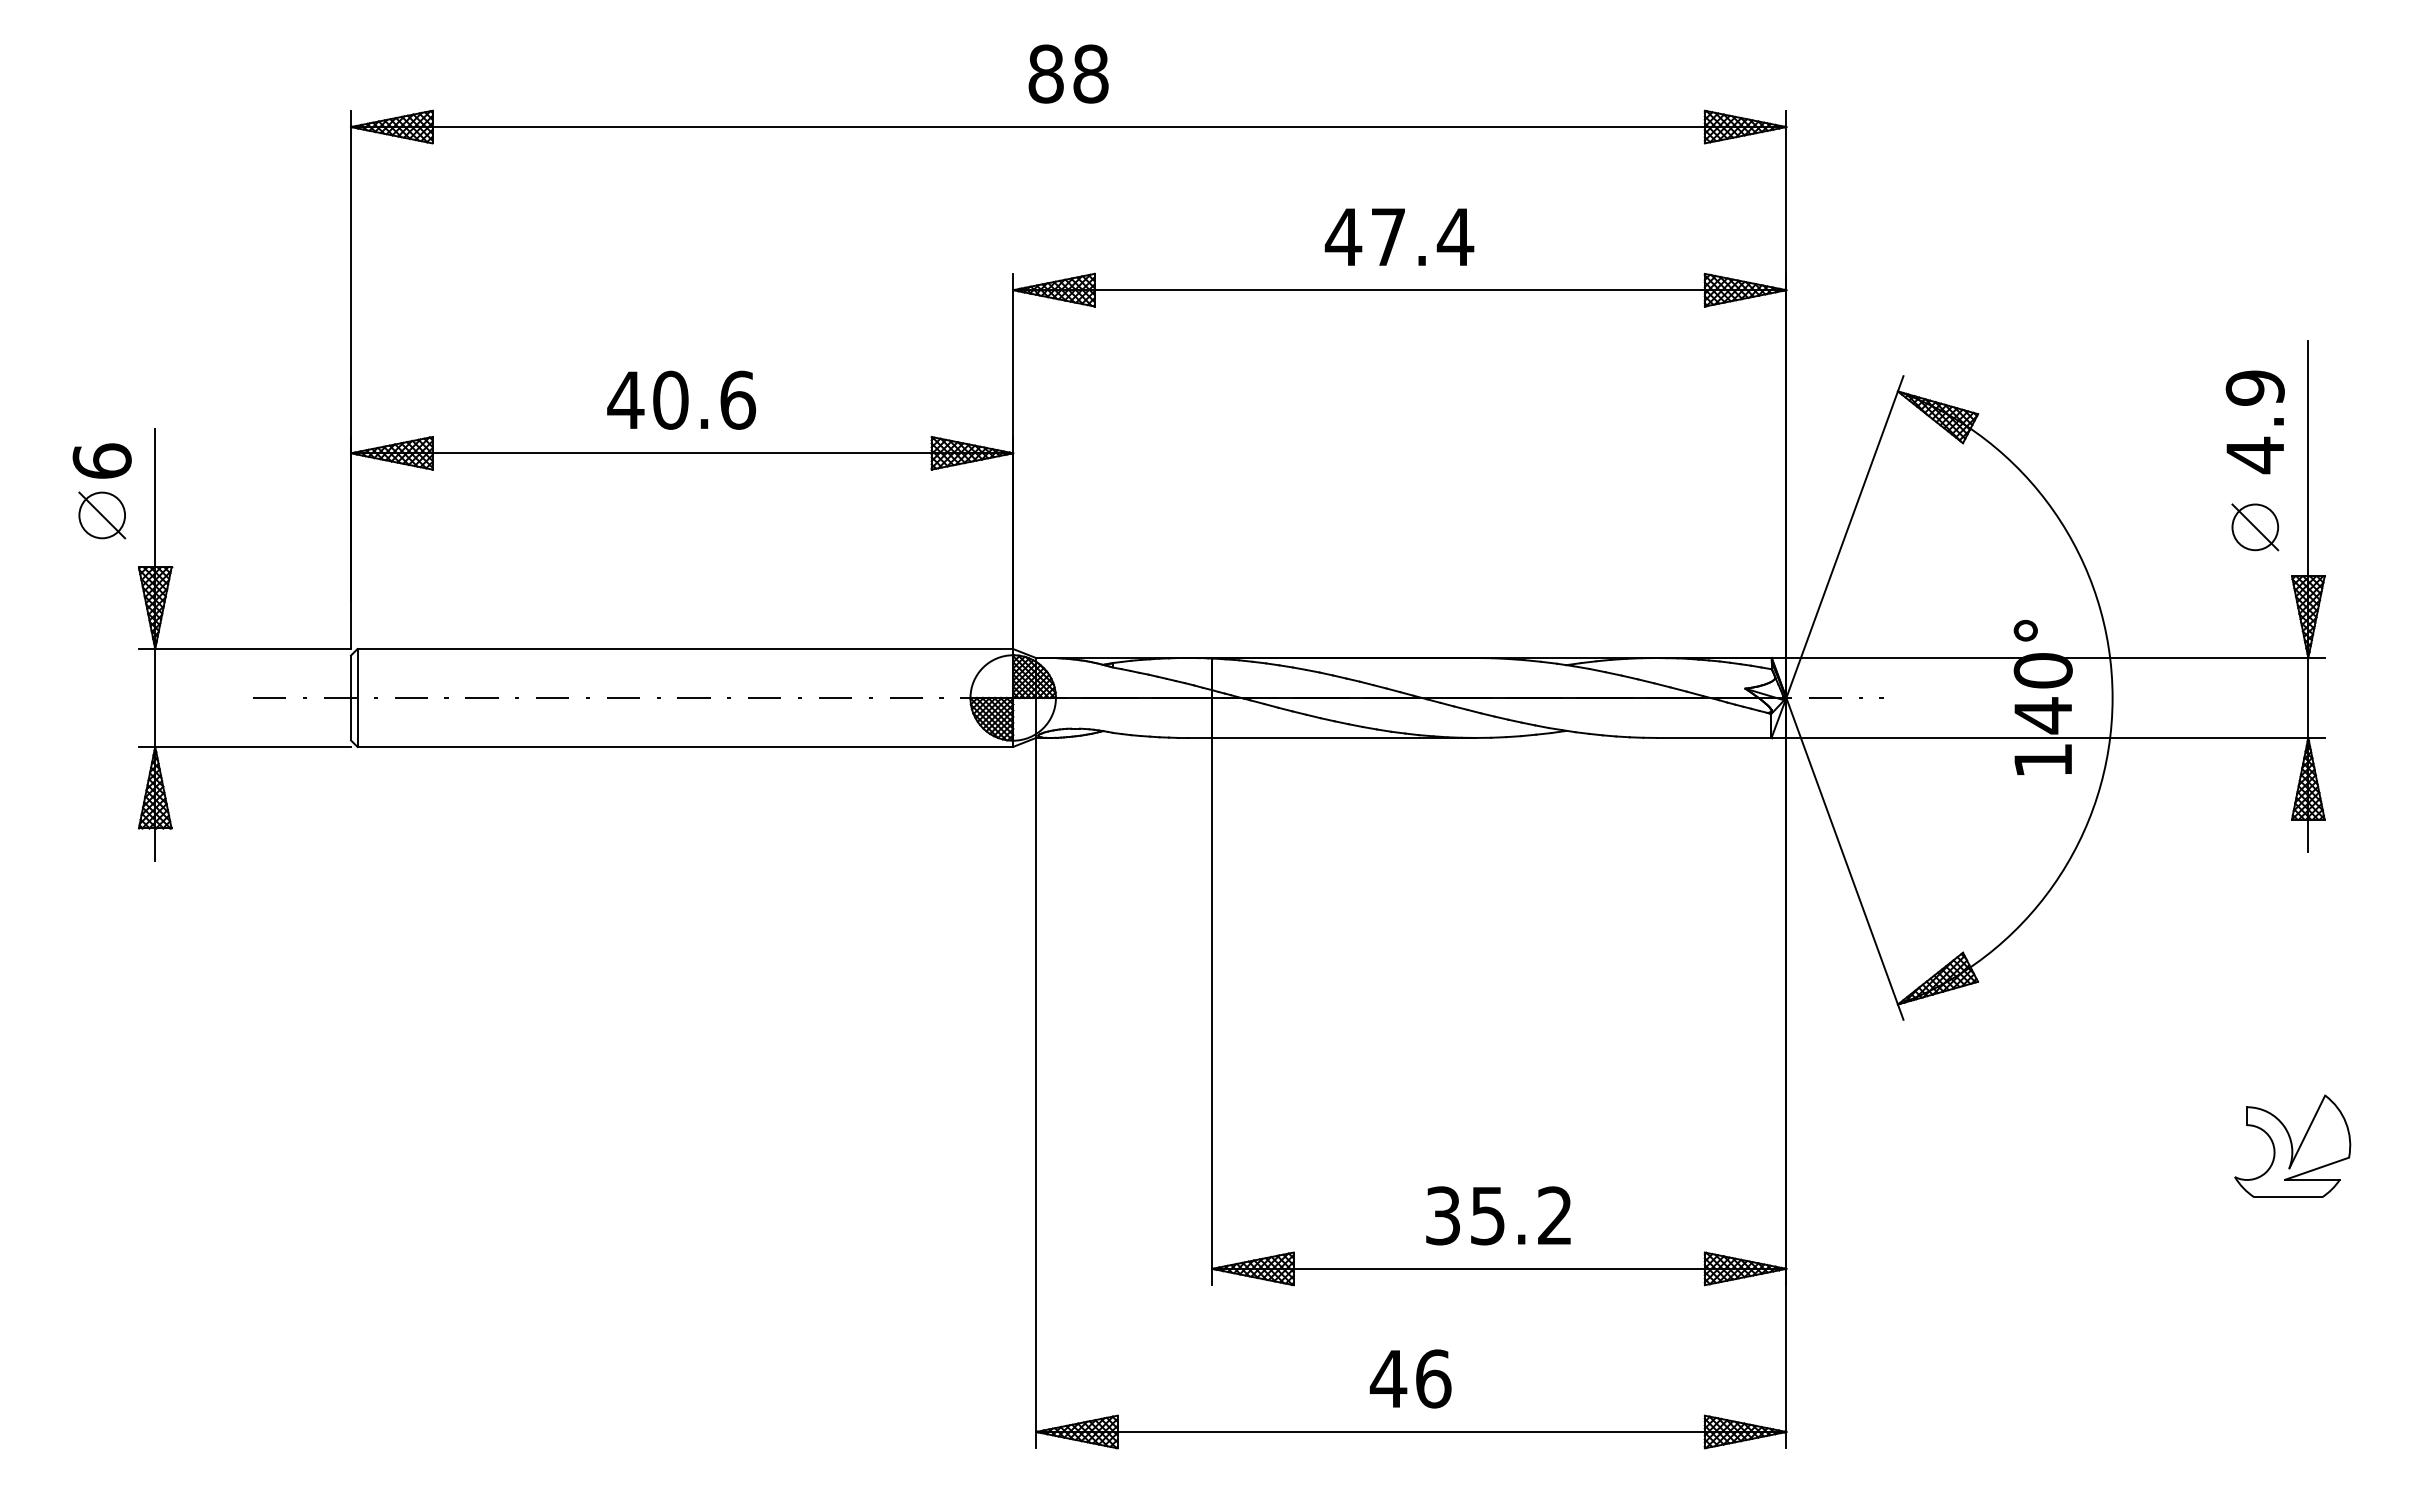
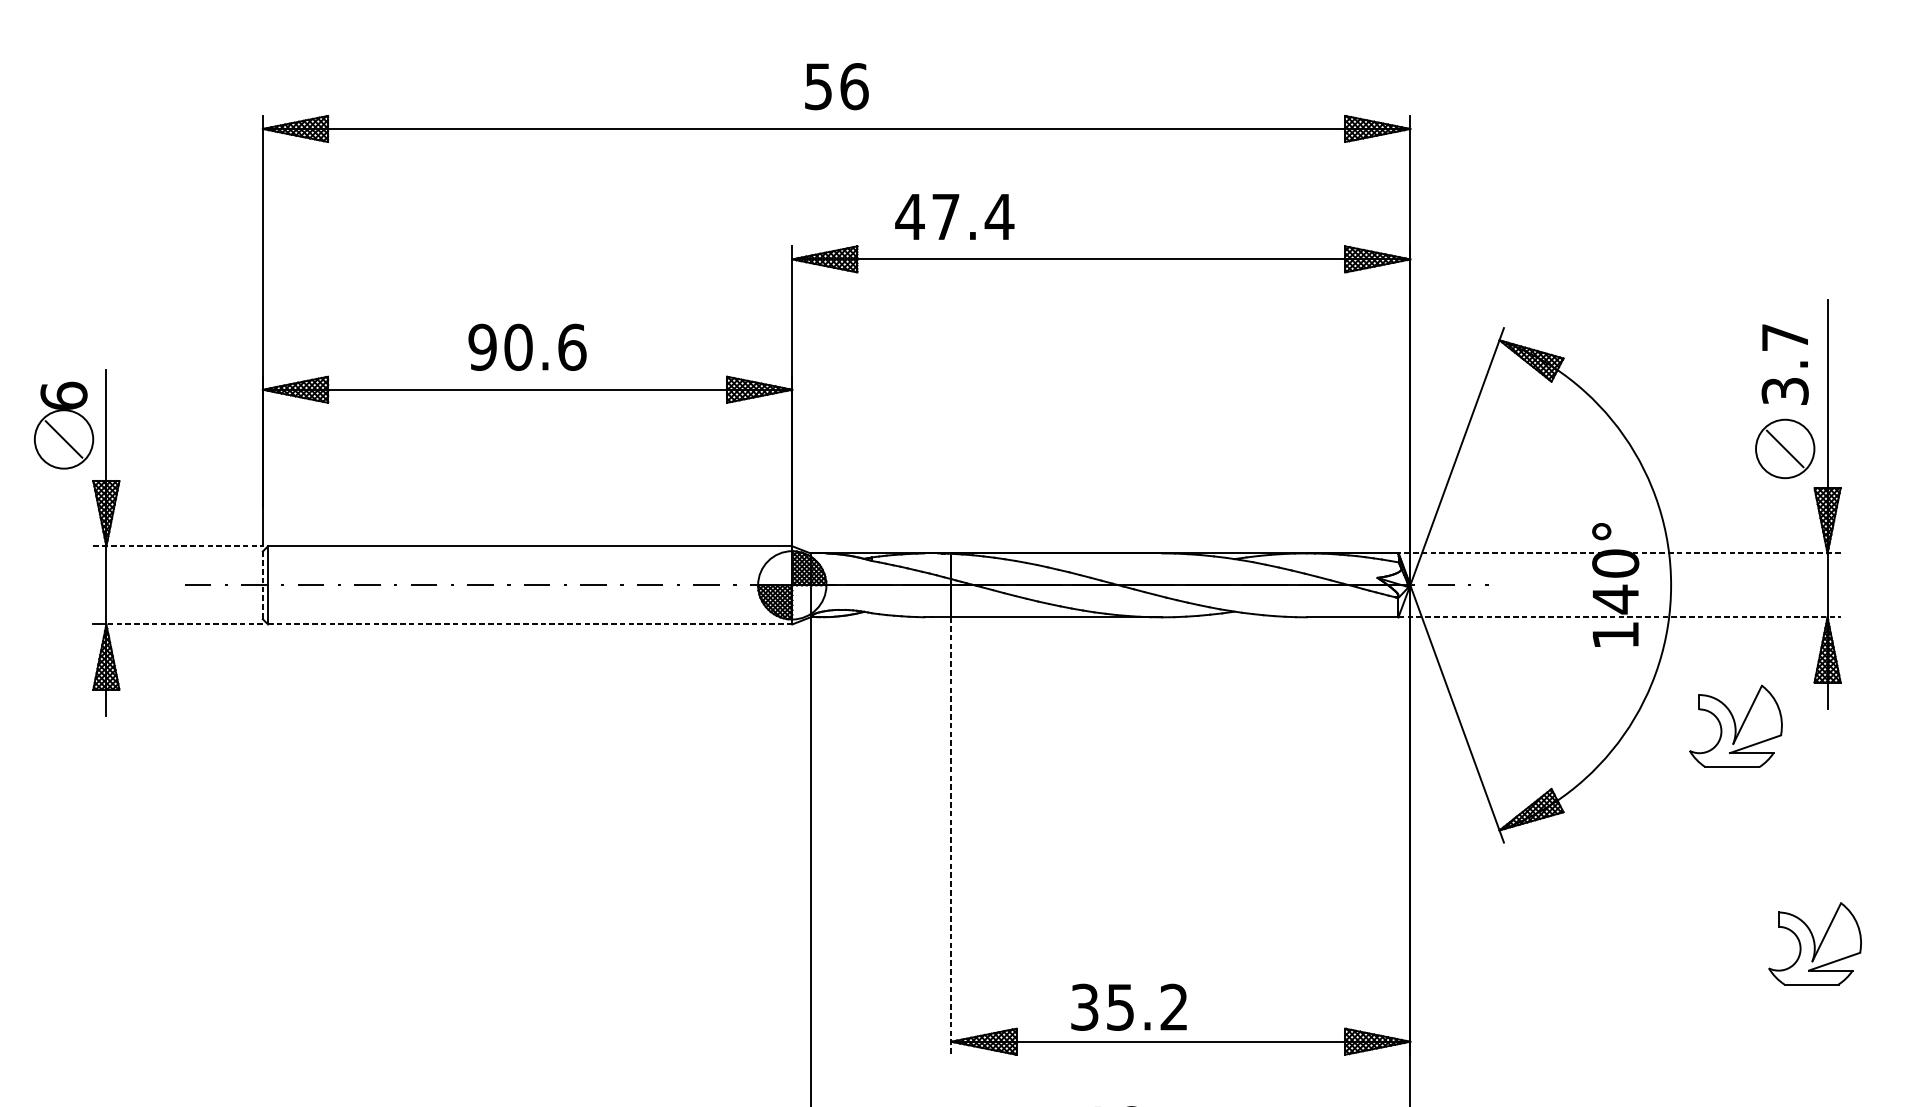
text: (1068, 73) -> (836, 86), 88 -> 56
text: (1399, 236) -> (954, 216), moved
text: (625, 399) -> (482, 346), 40.6 -> 90.6
text: (2254, 422) -> (1784, 365), 4.9 -> 3.7
circle: (102, 515) -> (64, 439), size x1.6
circle: (2255, 527) -> (1785, 449), size x1.6
line: (245, 649) -> (178, 546), solid -> dashed
line: (2047, 658) -> (1619, 553), solid -> dashed
line: (350, 698) -> (262, 585), solid -> dashed
line: (2048, 737) -> (1619, 616), solid -> dashed
line: (253, 746) -> (184, 624), solid -> dashed
line: (685, 746) -> (530, 624), solid -> dashed
part: (2193, 873) -> (1735, 725), added
line: (1212, 1011) -> (951, 835), solid -> dashed
text: (1498, 1215) -> (1129, 1007), moved

